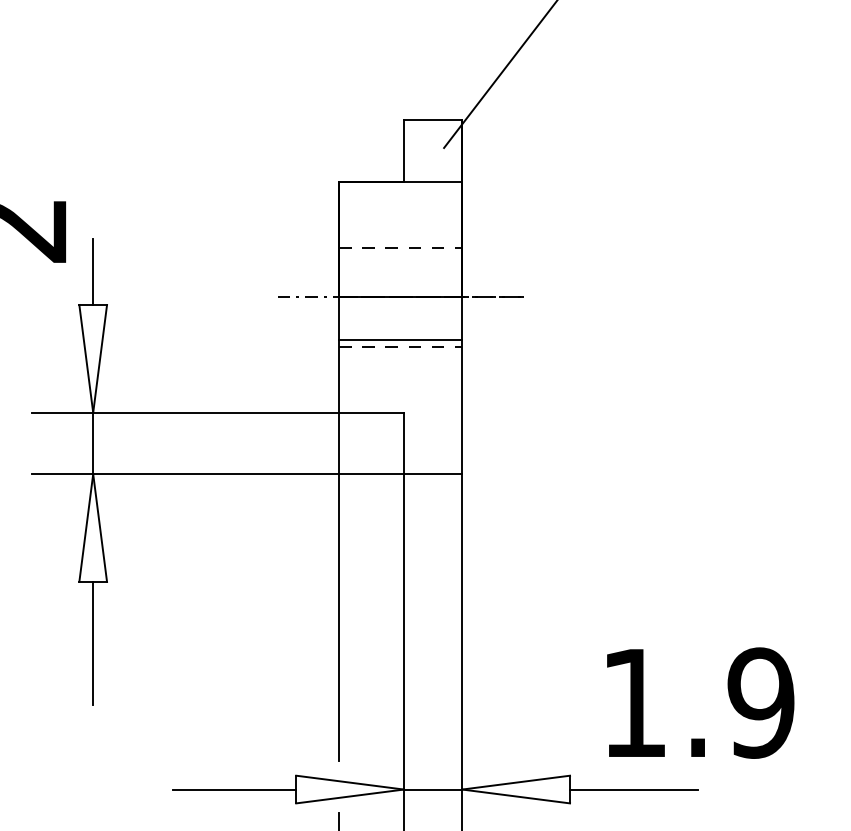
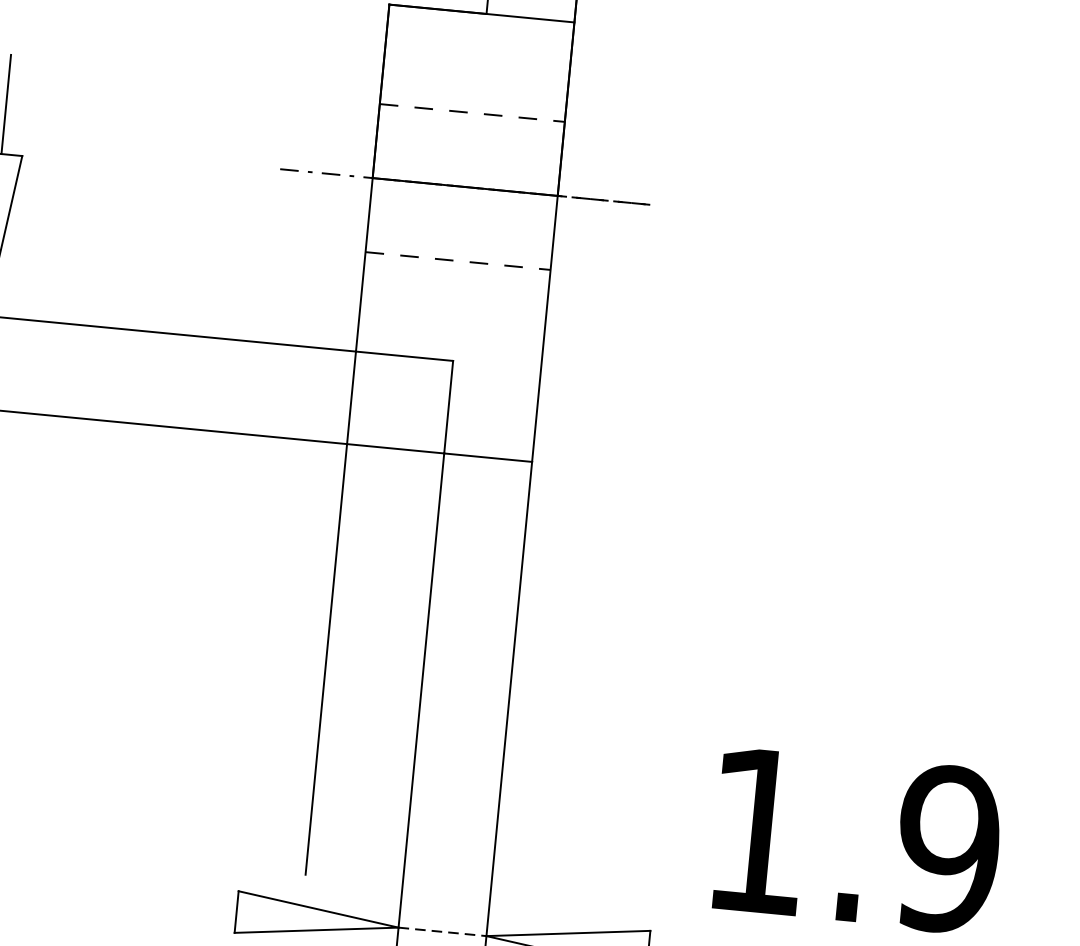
line: (400, 340) -> (458, 251), removed
line: (234, 789) -> (143, 903), removed
line: (433, 789) -> (443, 931), solid -> dashed

